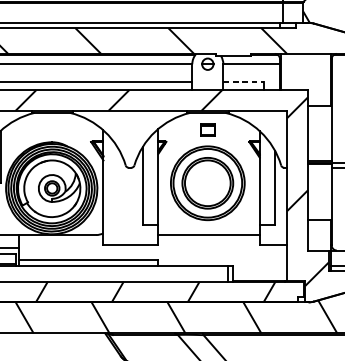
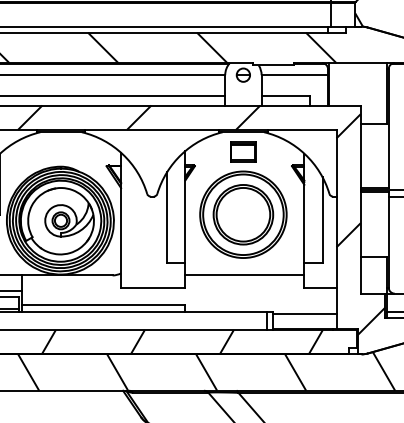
line: (244, 82) -> (286, 96), dashed -> solid
part: (207, 129) -> (243, 151), size x1.43
line: (259, 268) -> (304, 314), added

